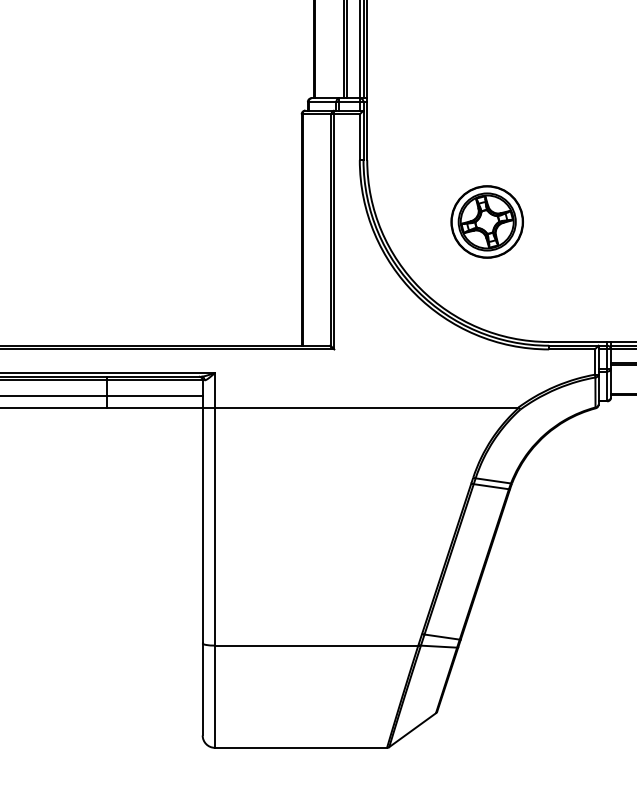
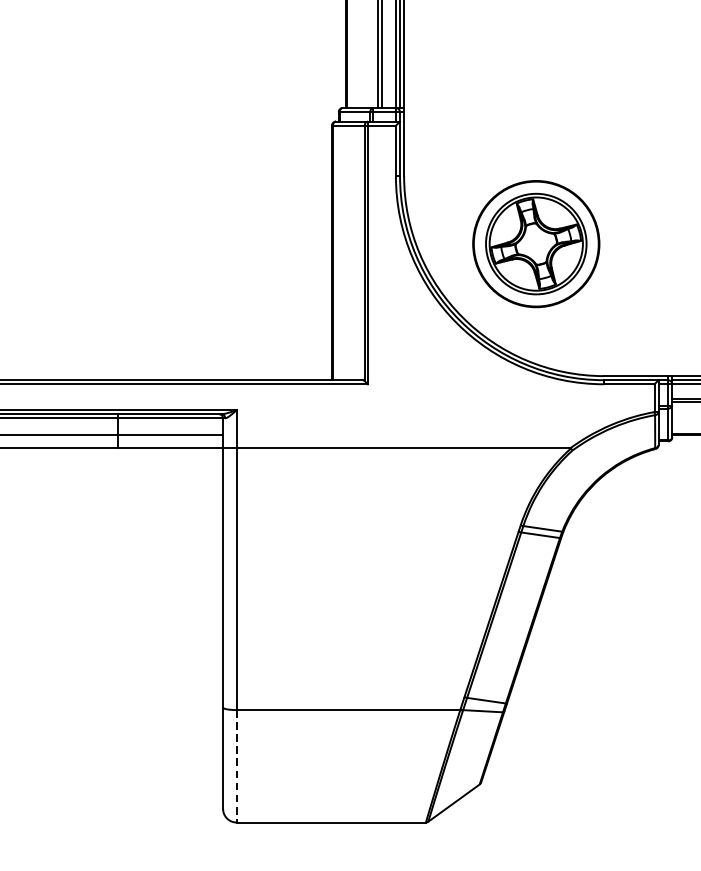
part: (486, 221) -> (535, 243), size x1.6
line: (215, 697) -> (237, 767), solid -> dashed

